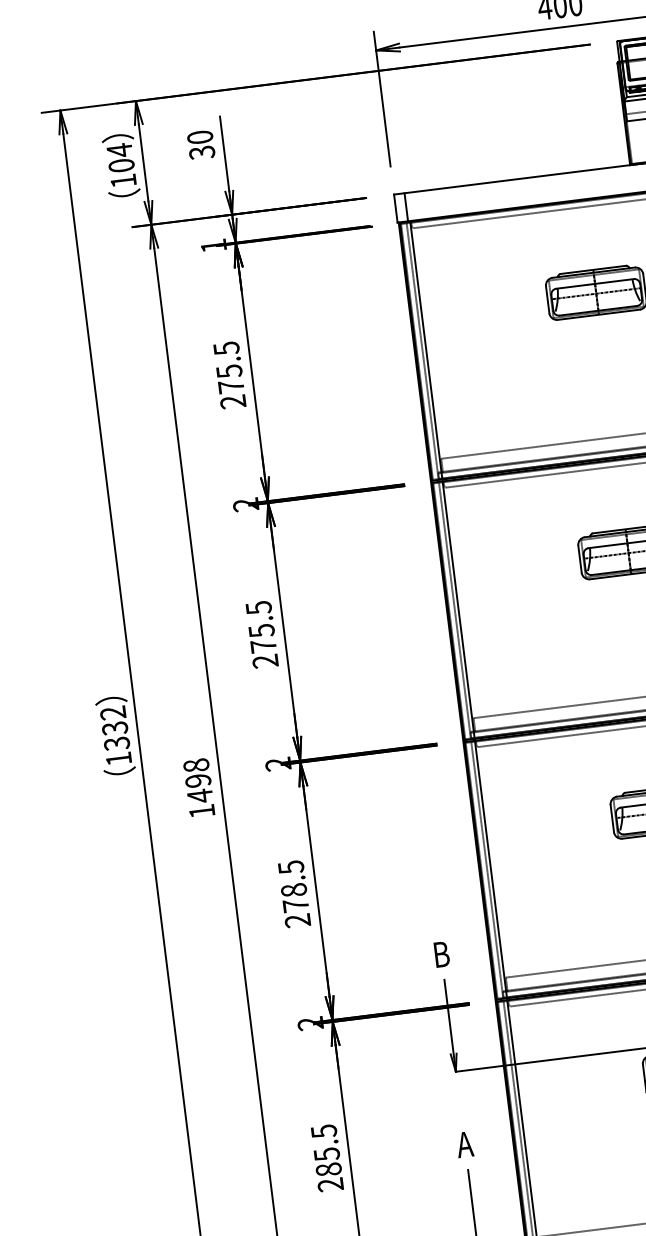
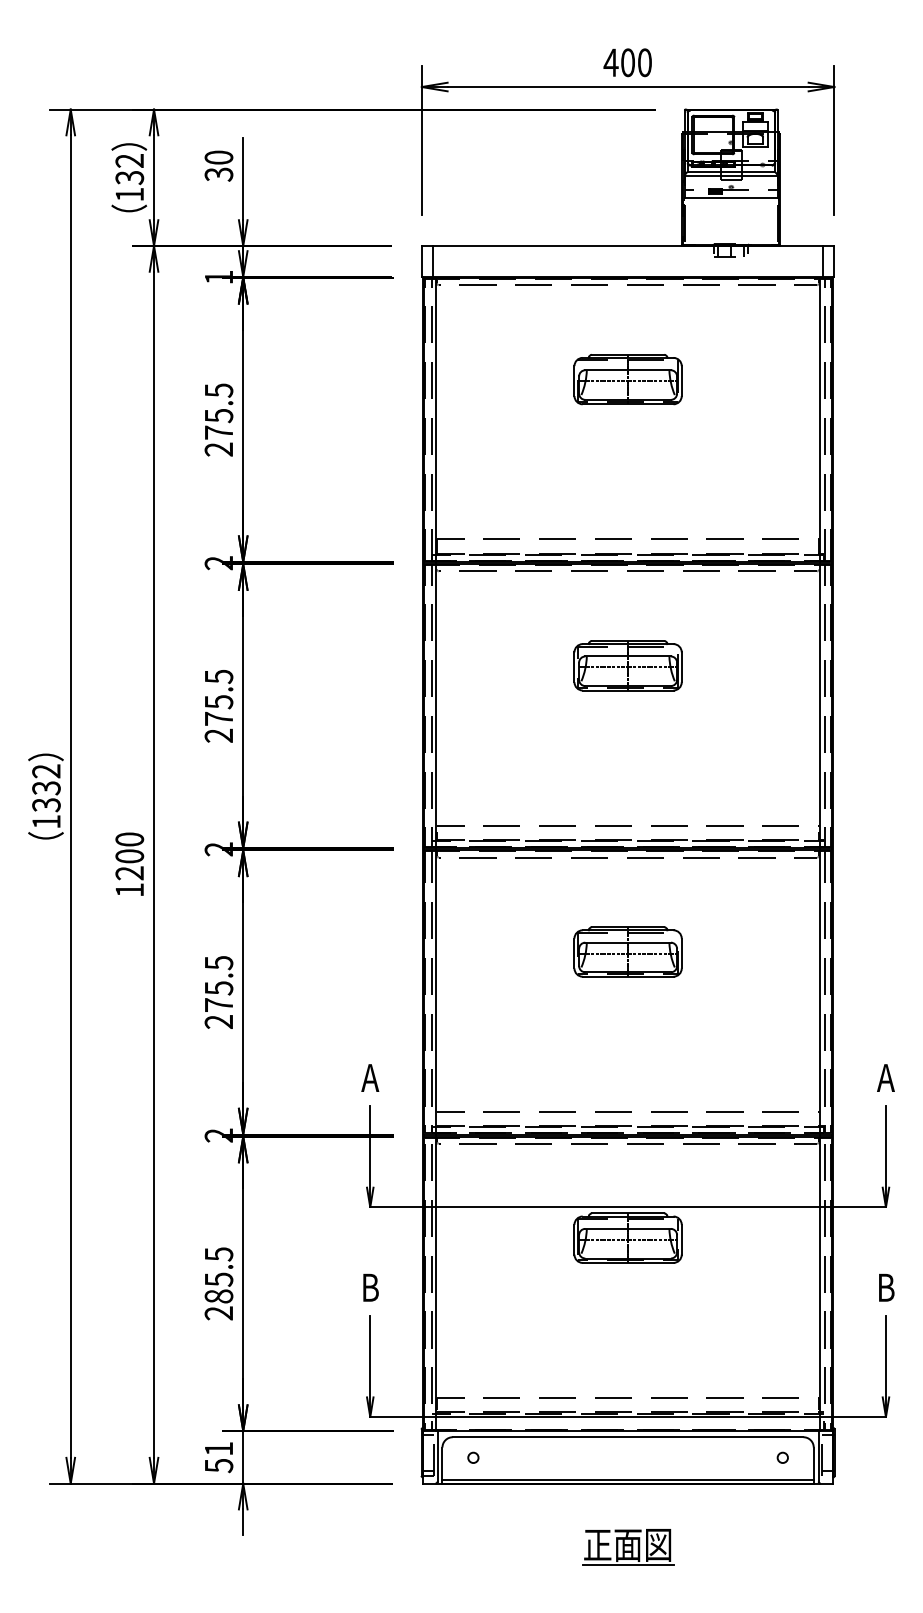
text: (120, 158) -> (129, 169), 104 -> 132
text: (198, 780) -> (129, 856), 1498 -> 1200
text: (293, 890) -> (218, 988), 278.5 -> 275.5
text: (441, 954) -> (370, 1077), B -> A
text: (465, 1144) -> (370, 1287), A -> B

